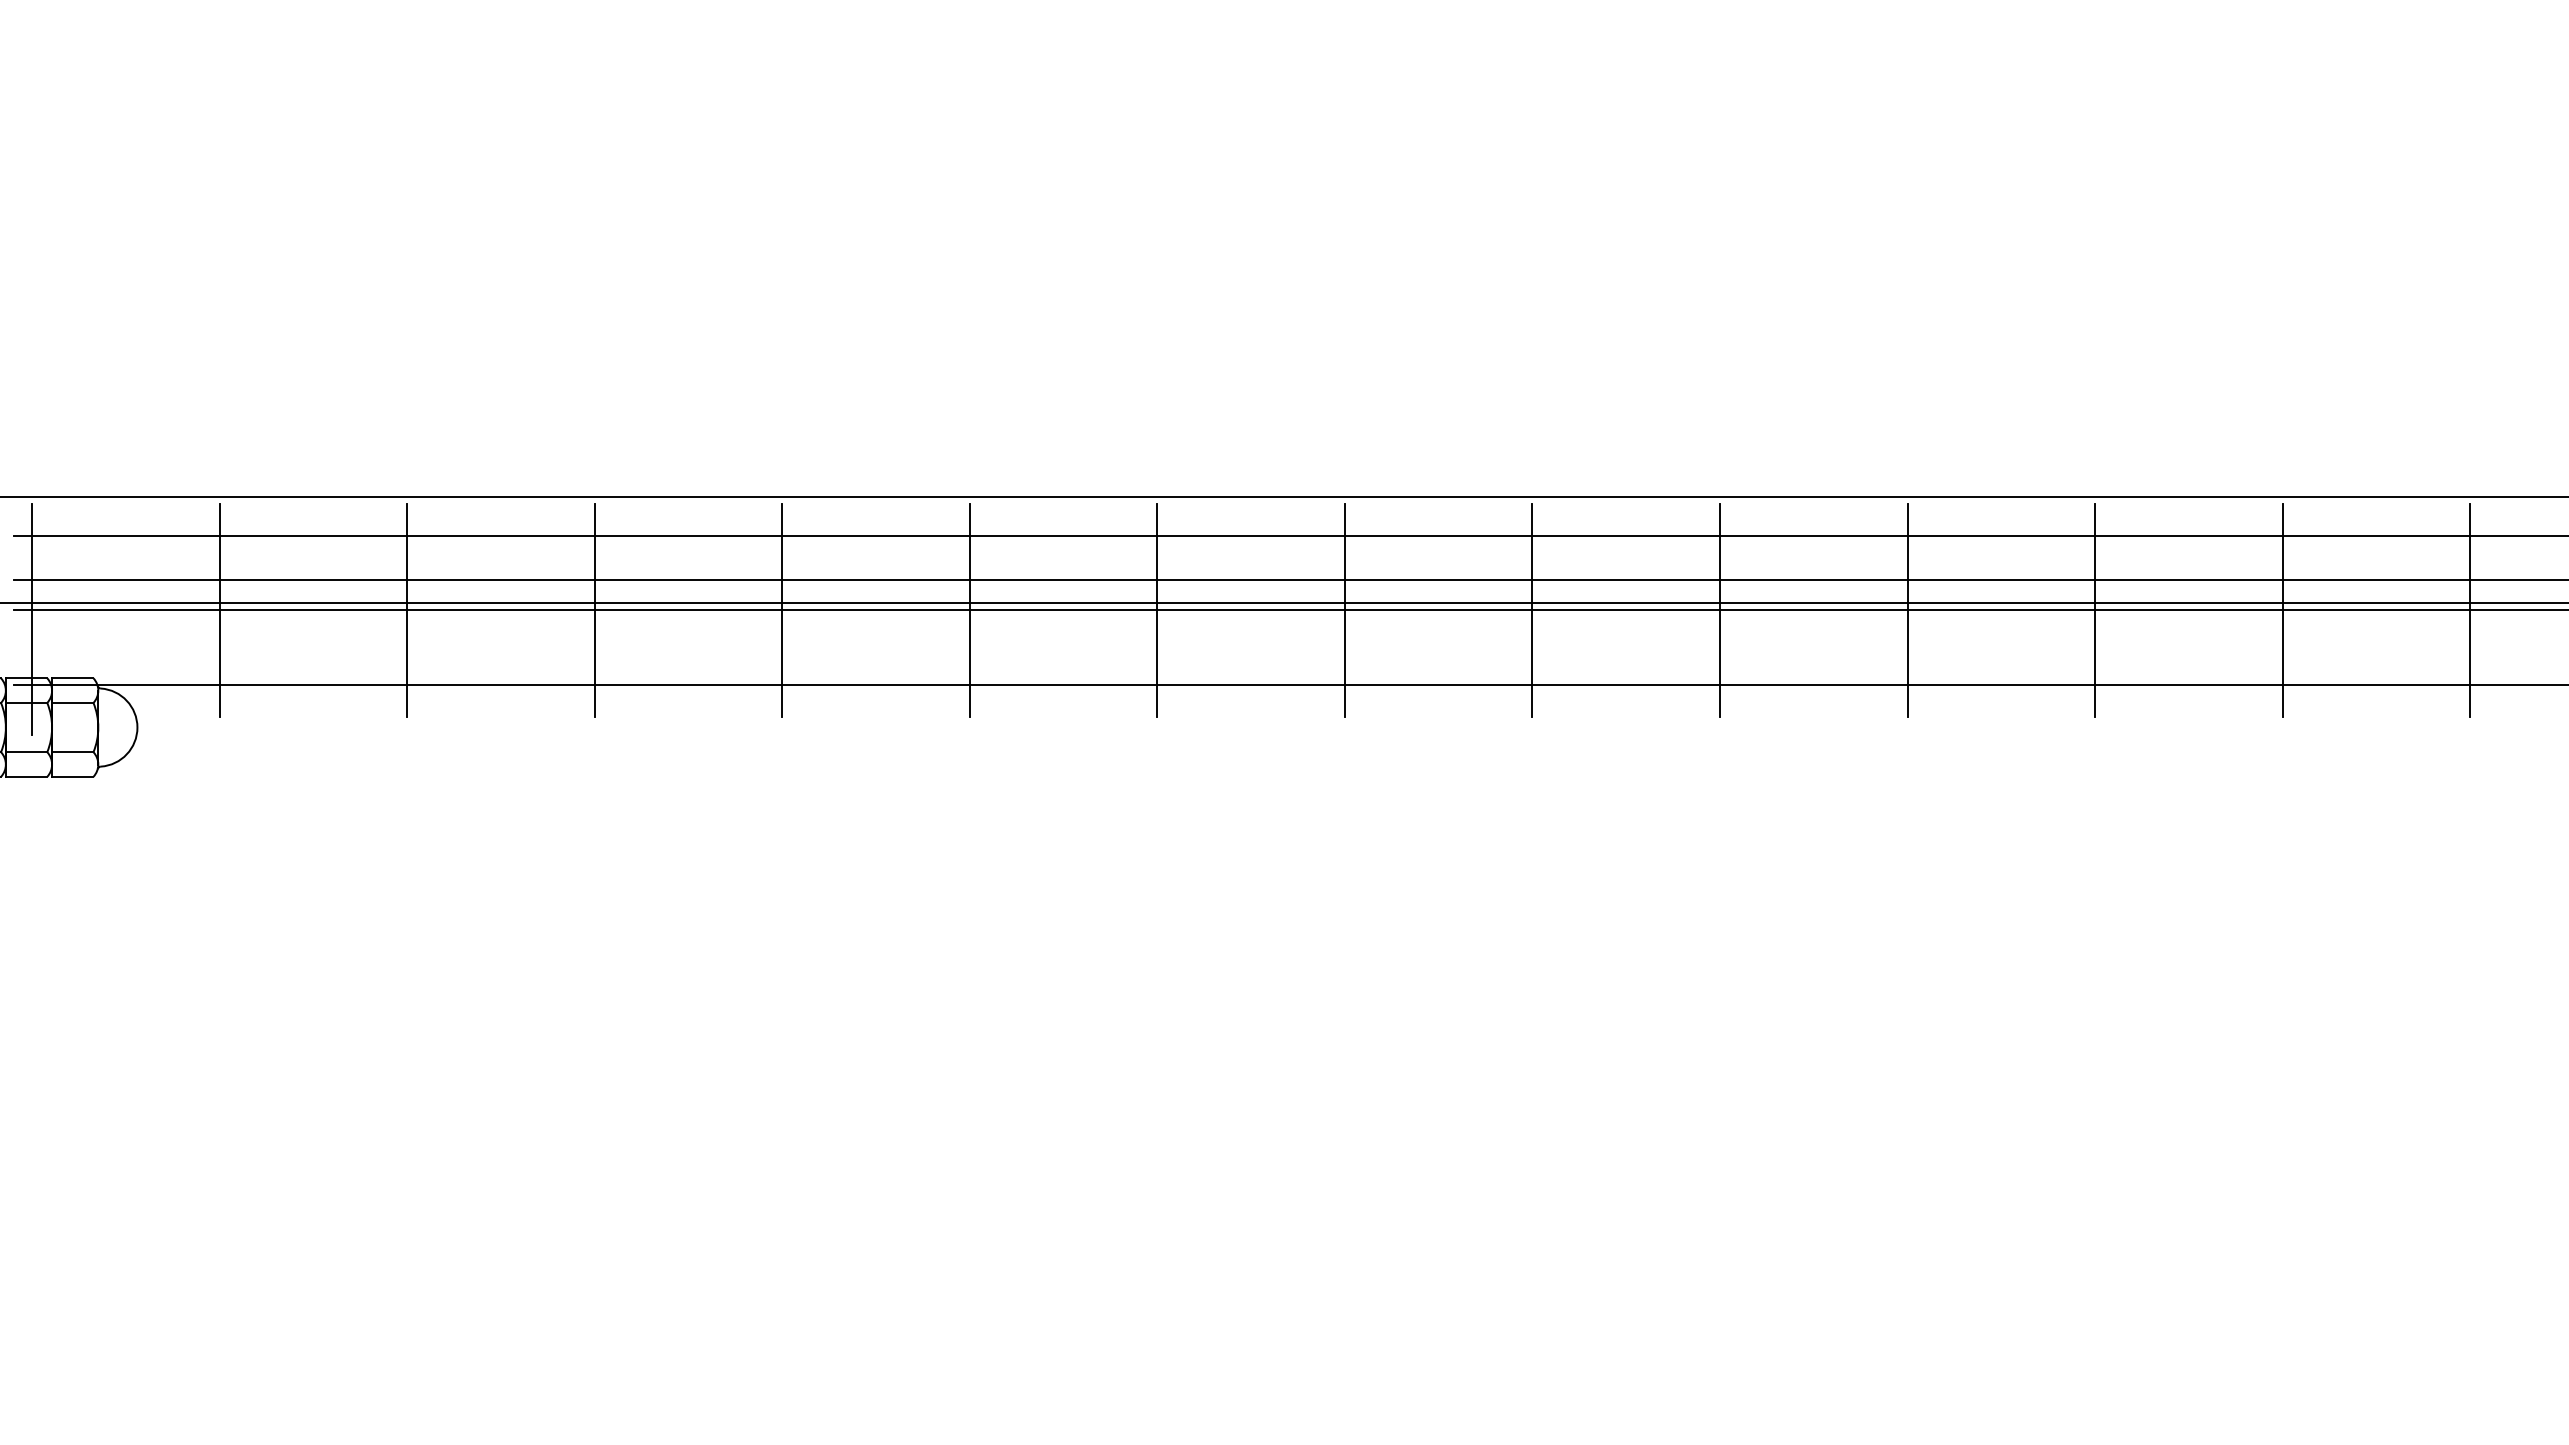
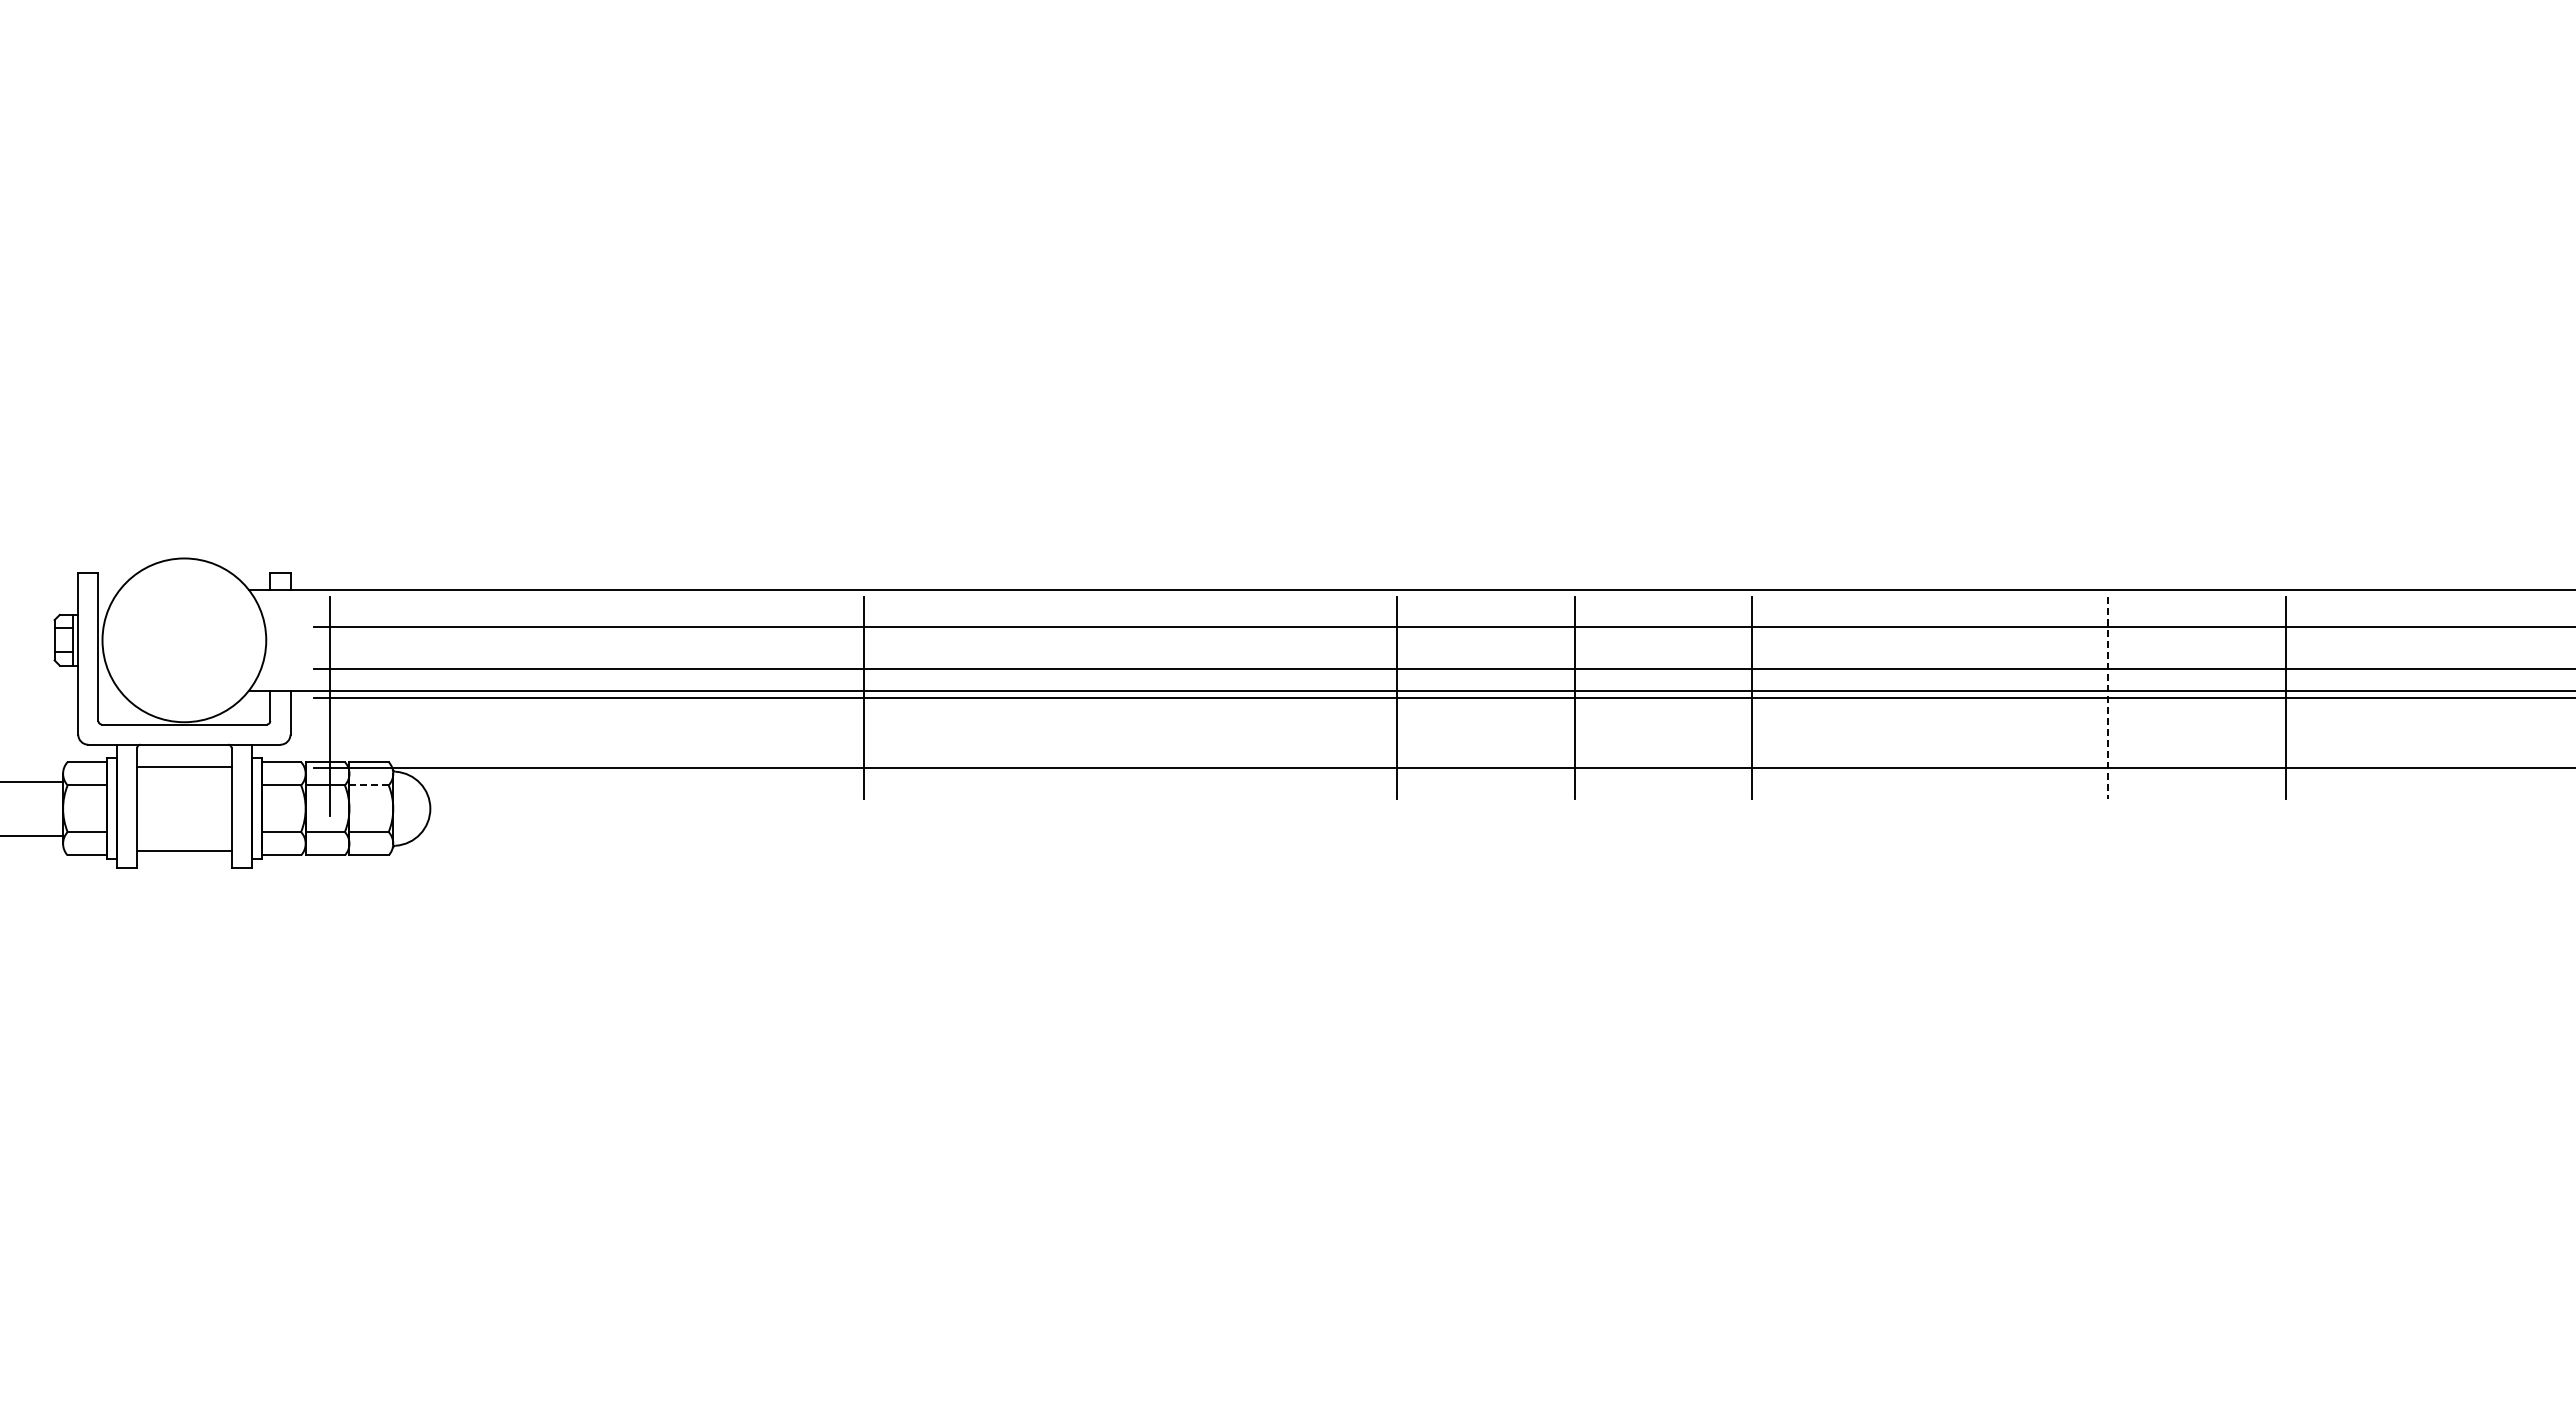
line: (219, 610) -> (508, 697), removed
line: (406, 610) -> (685, 697), removed
line: (782, 610) -> (1041, 697), removed
line: (970, 610) -> (1219, 697), removed
line: (1720, 610) -> (1930, 697), removed
line: (2282, 610) -> (2463, 697), removed
line: (1907, 611) -> (2107, 698), solid -> dashed
line: (73, 703) -> (369, 785), solid -> dashed

